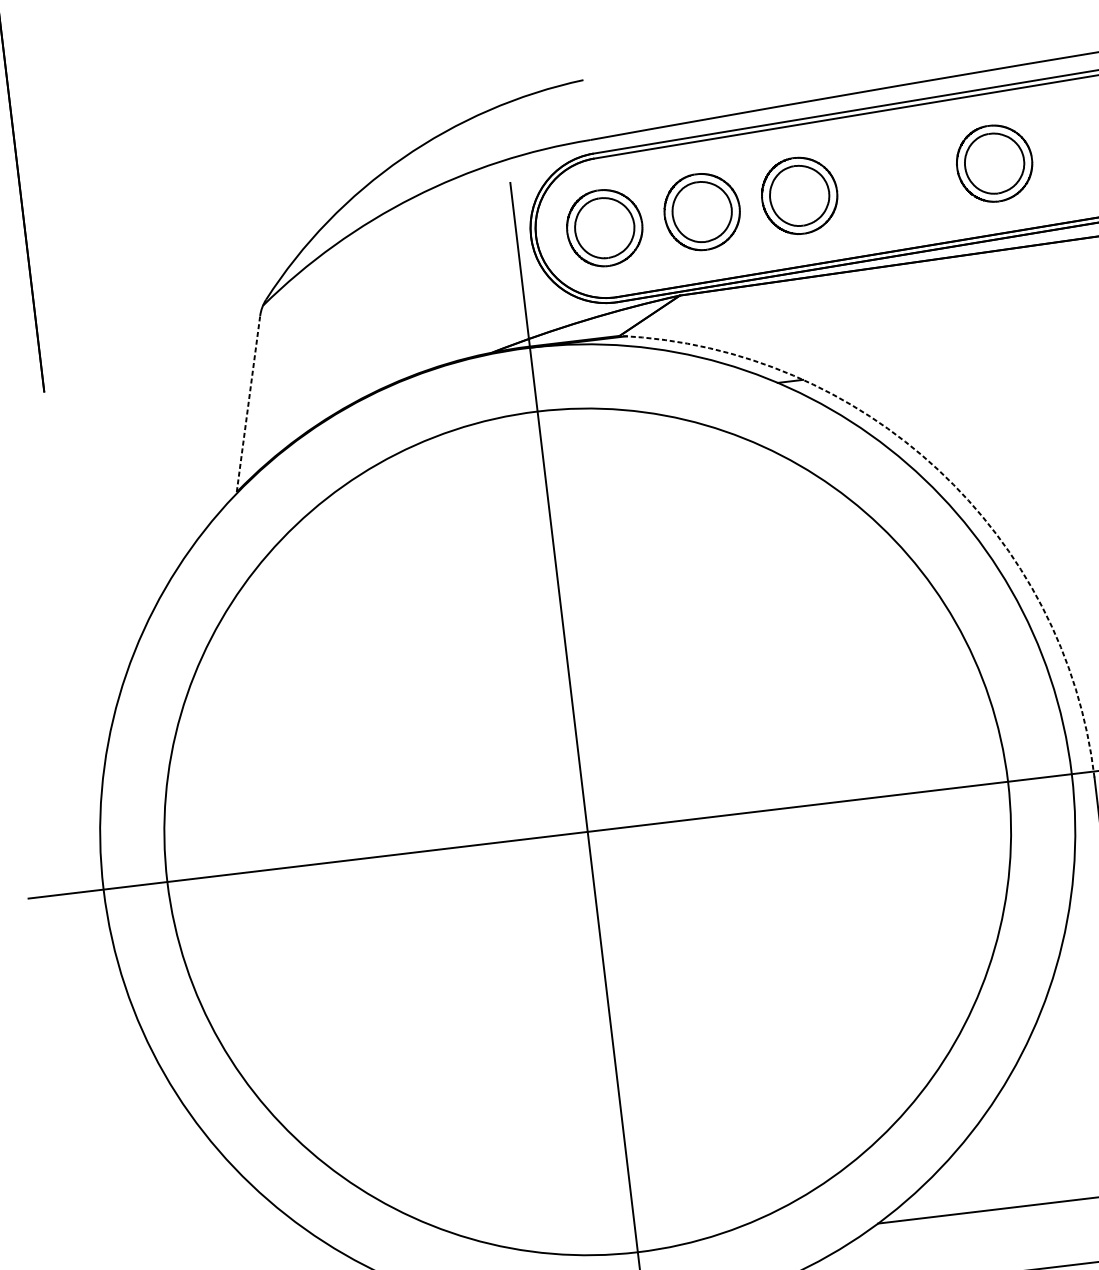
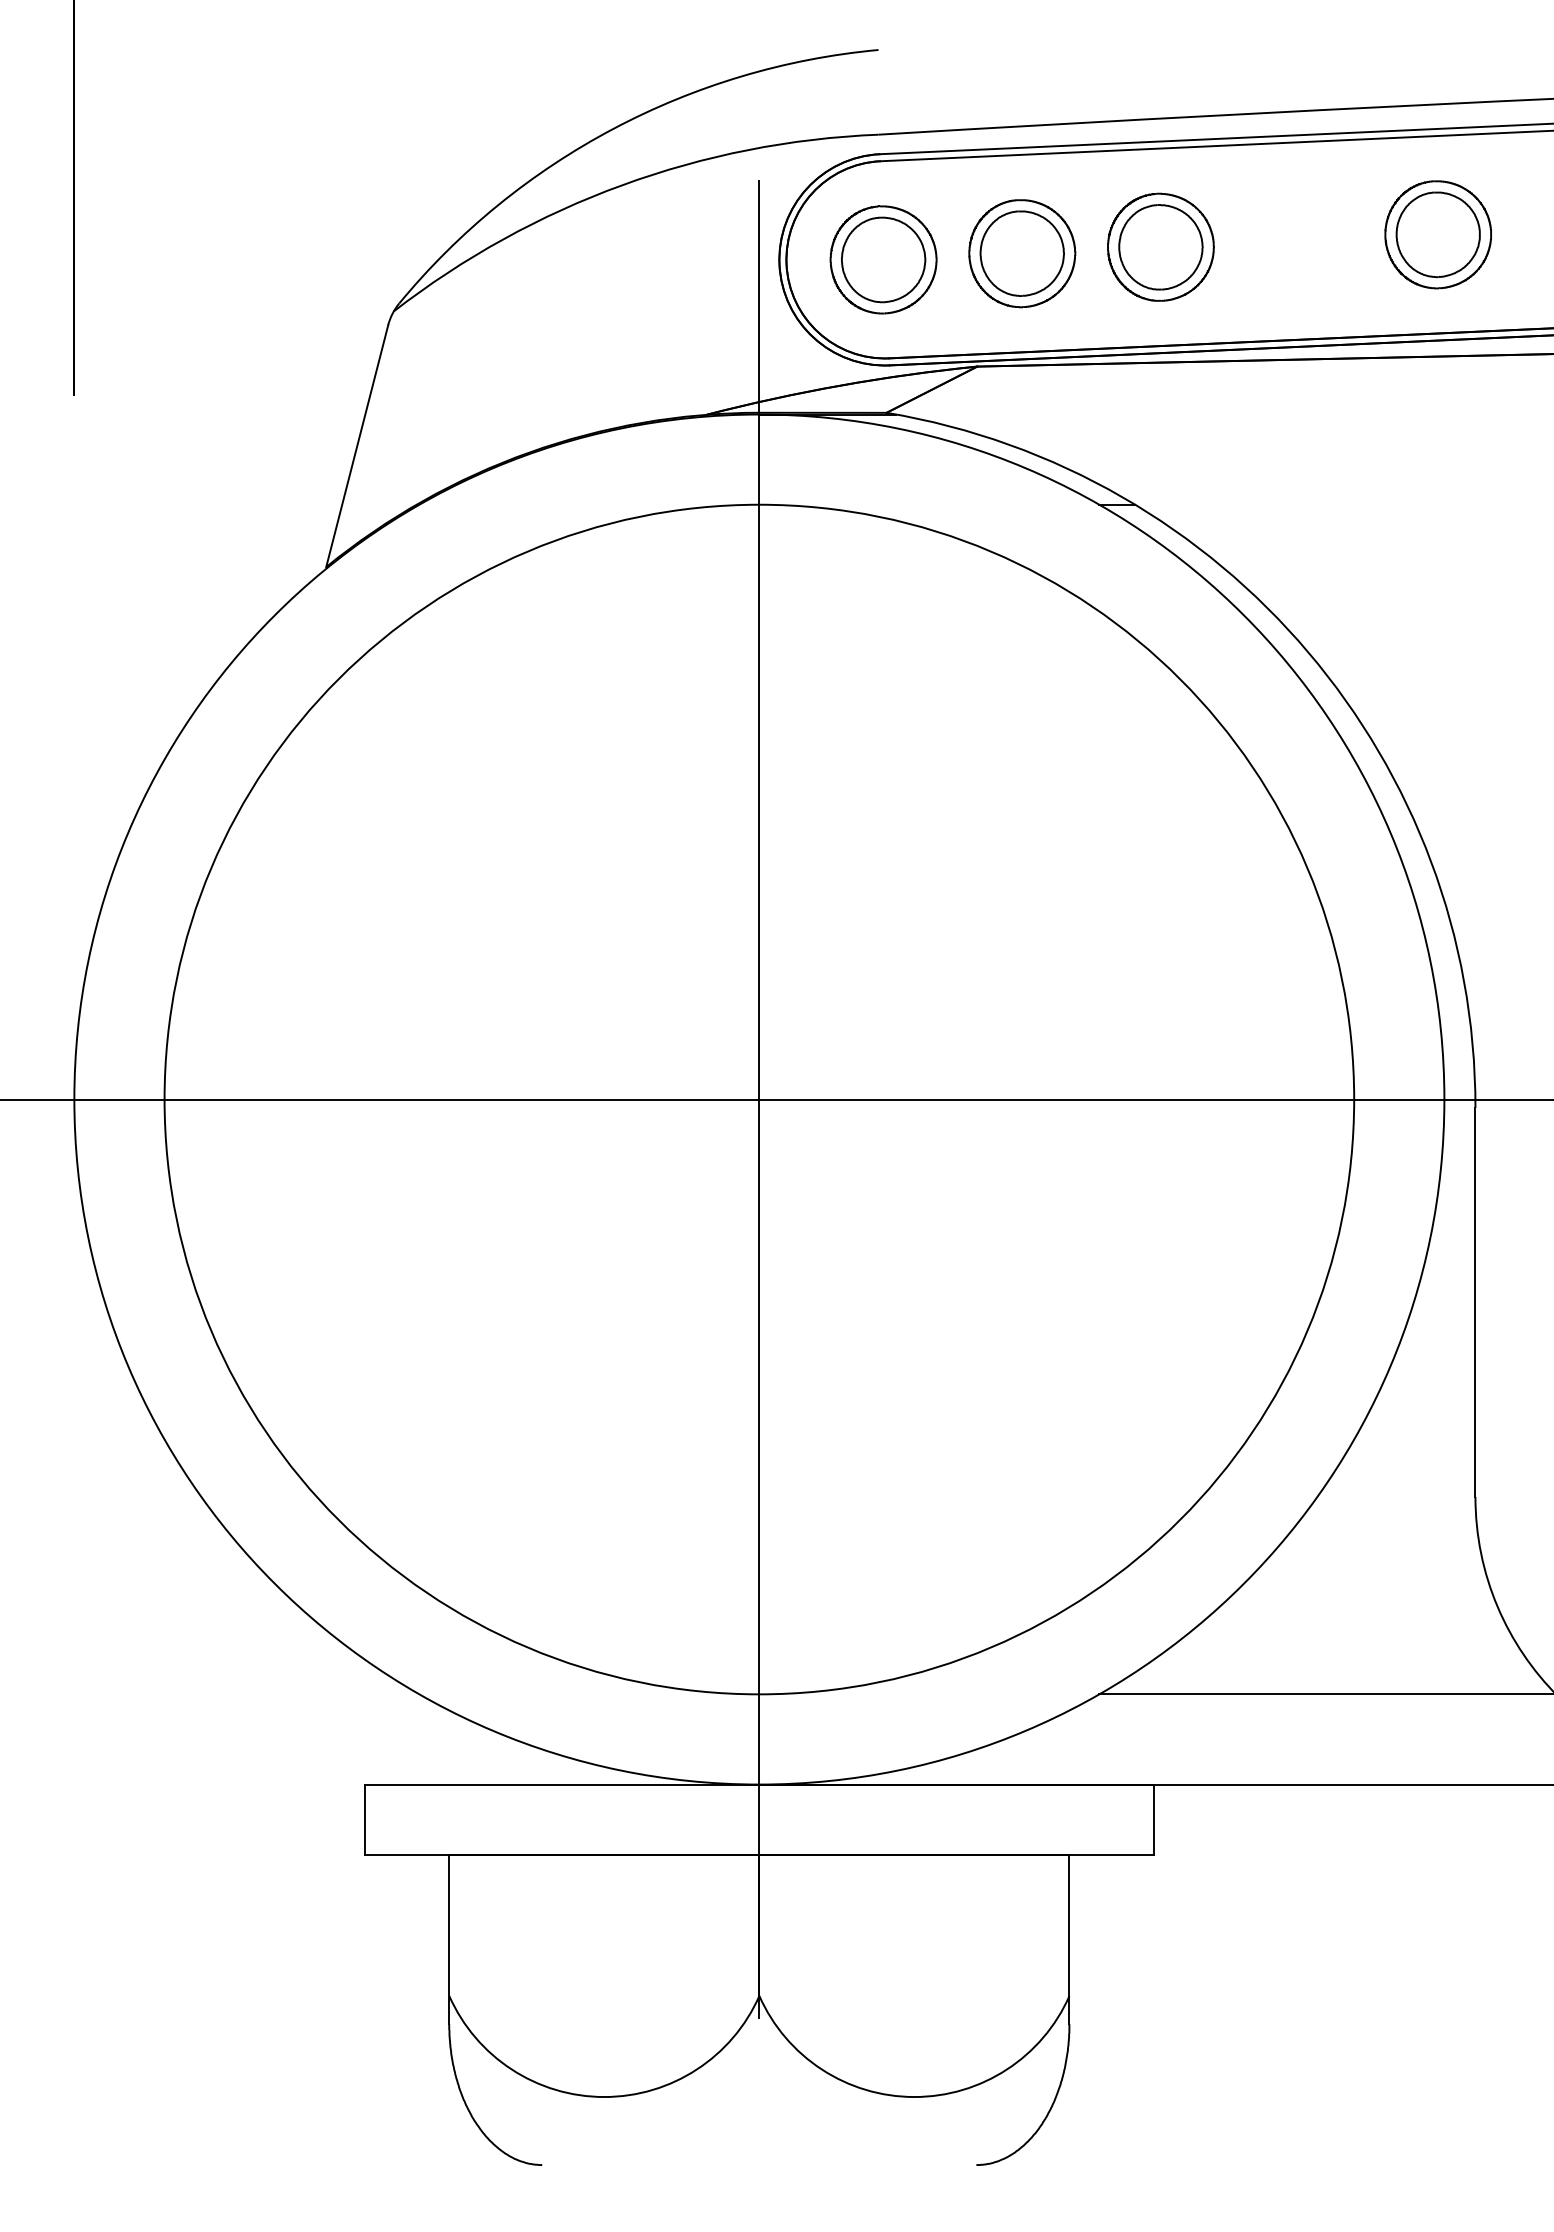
line: (248, 404) -> (357, 446), dashed -> solid
arc: (938, 469) -> (1308, 652), dashed -> solid

